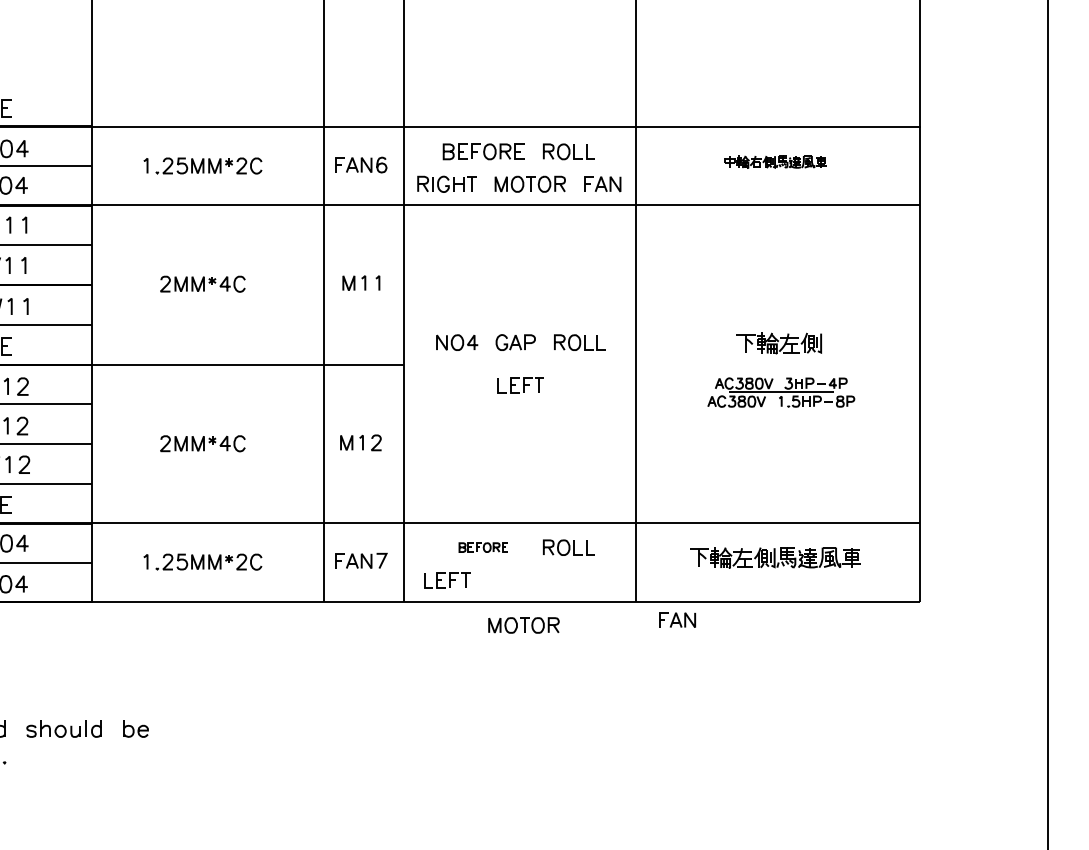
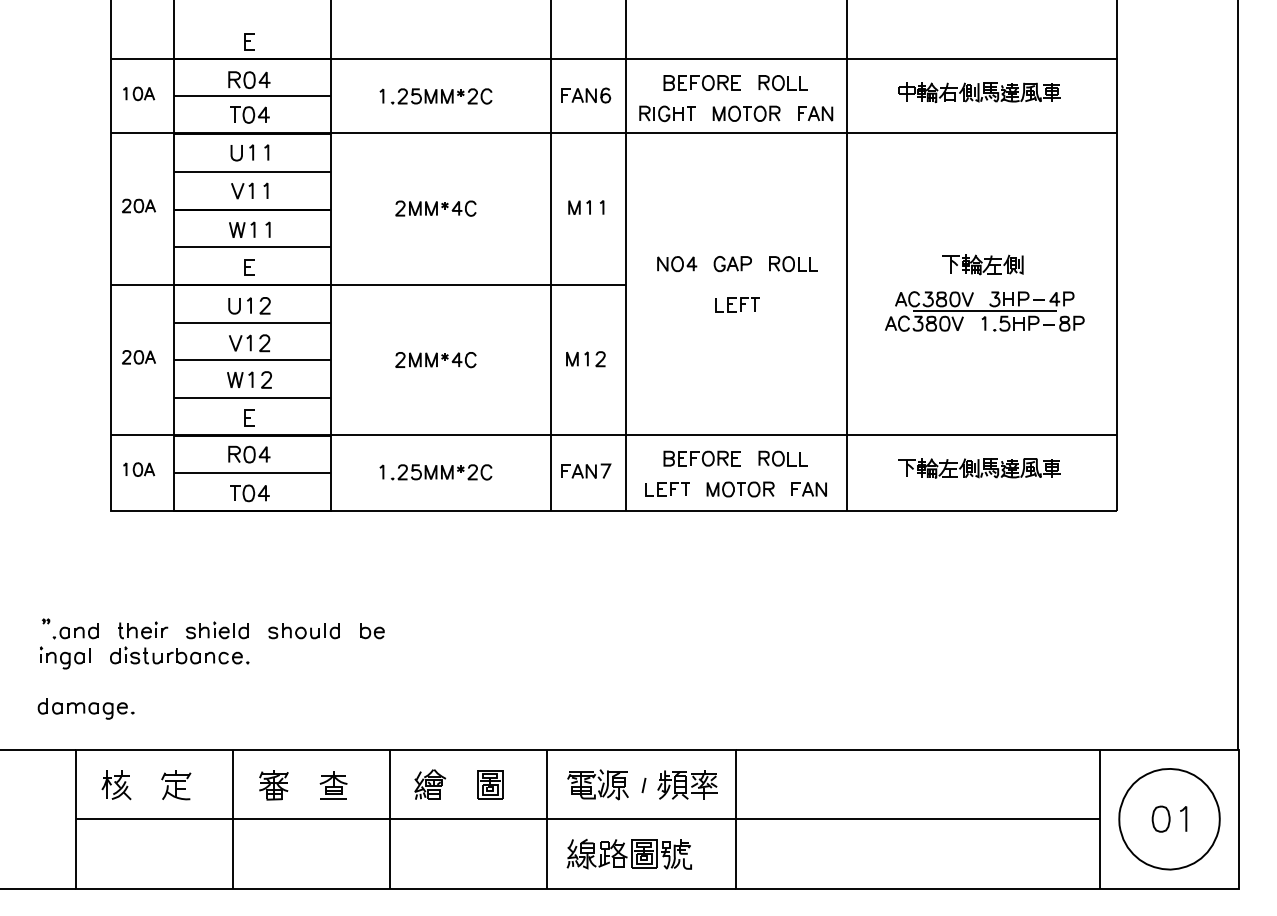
part: (775, 161) -> (979, 92), size x1.67
part: (780, 392) -> (984, 311), size x1.43
part: (482, 547) -> (701, 458), size x1.67
part: (676, 620) -> (808, 489), moved
part: (523, 625) -> (740, 489), moved

